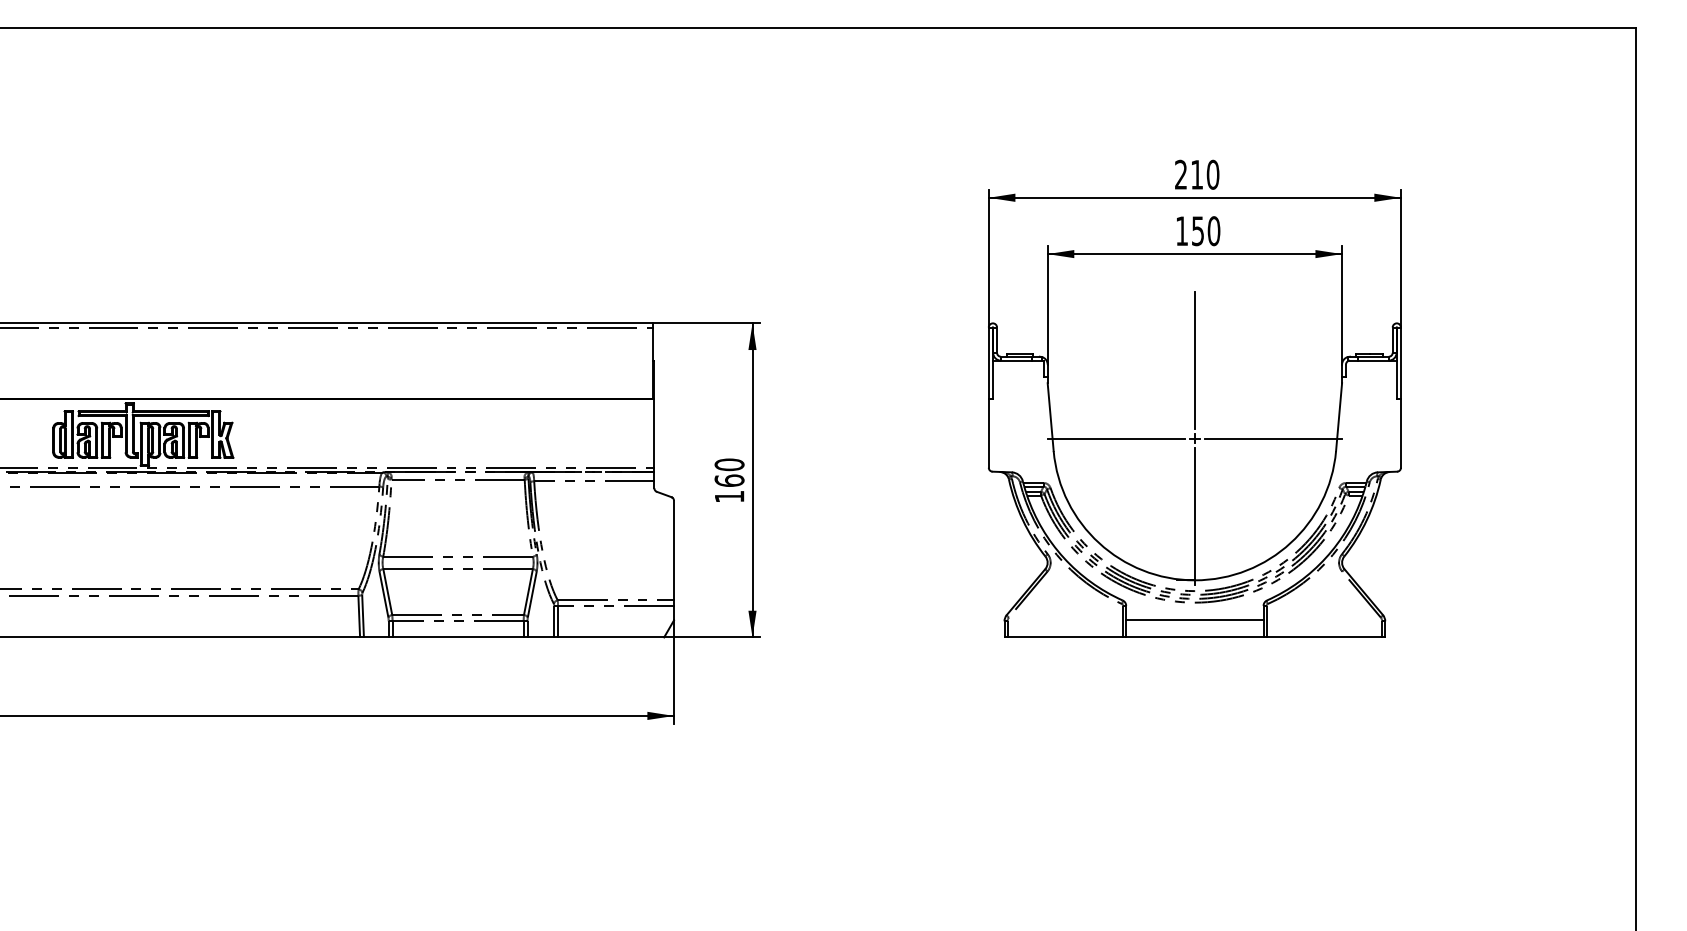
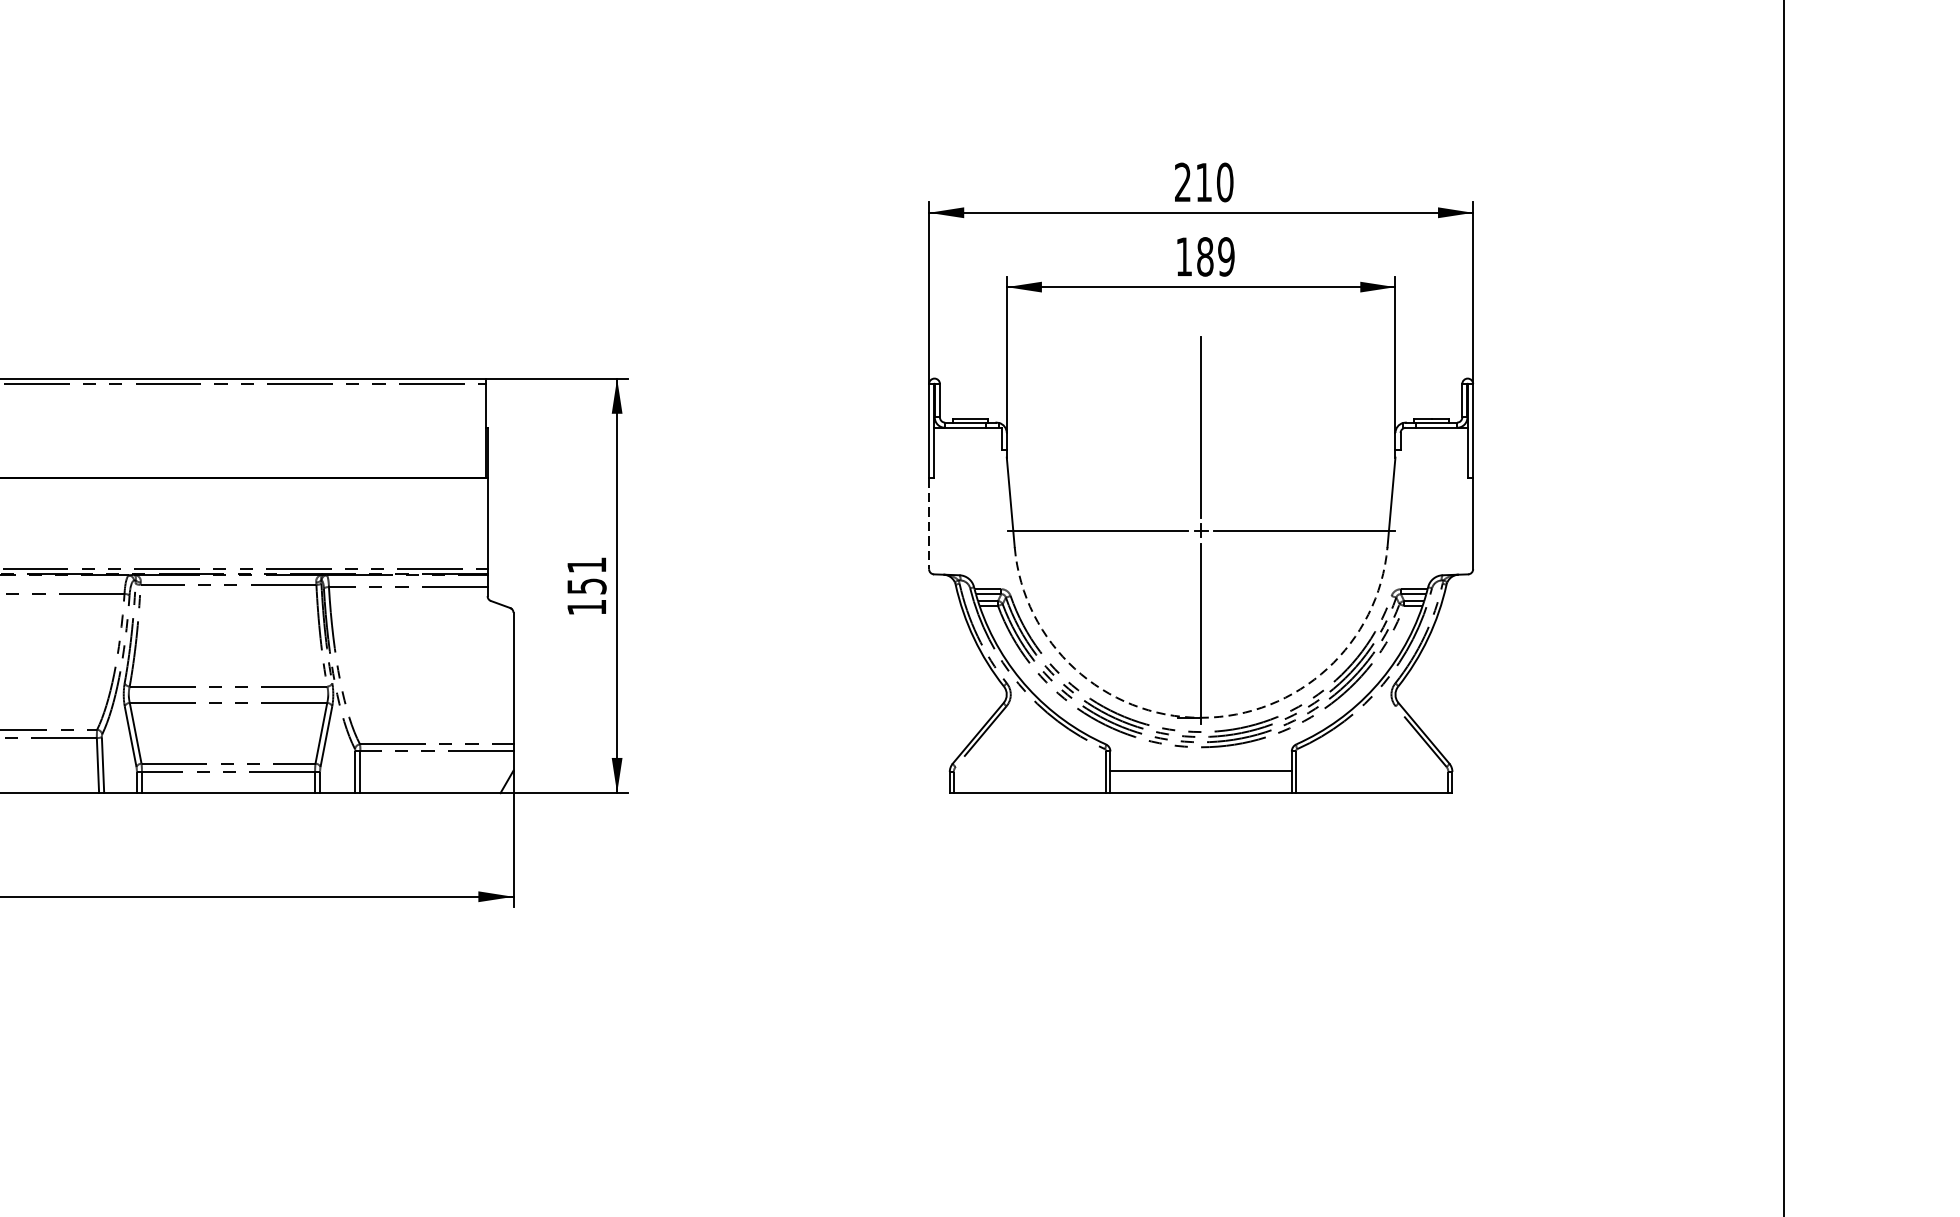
text: (1205, 231) -> (1215, 257), 150 -> 189
line: (988, 433) -> (928, 523), solid -> dashed
text: (729, 472) -> (586, 575), 160 -> 151
arc: (1194, 580) -> (1200, 718), solid -> dashed

